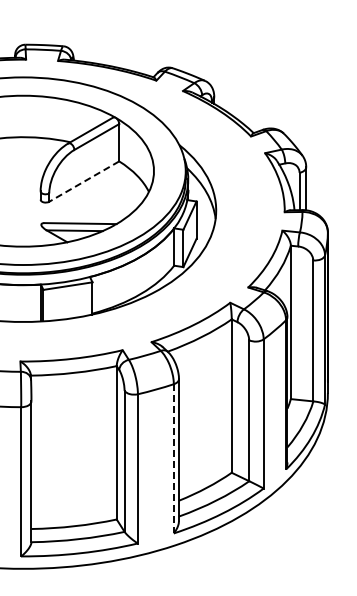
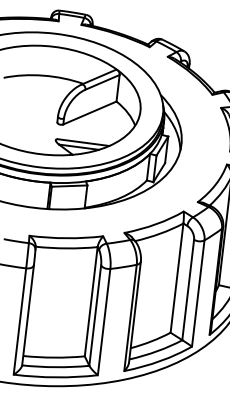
line: (83, 181) -> (89, 112), dashed -> solid
line: (173, 458) -> (130, 317), dashed -> solid

